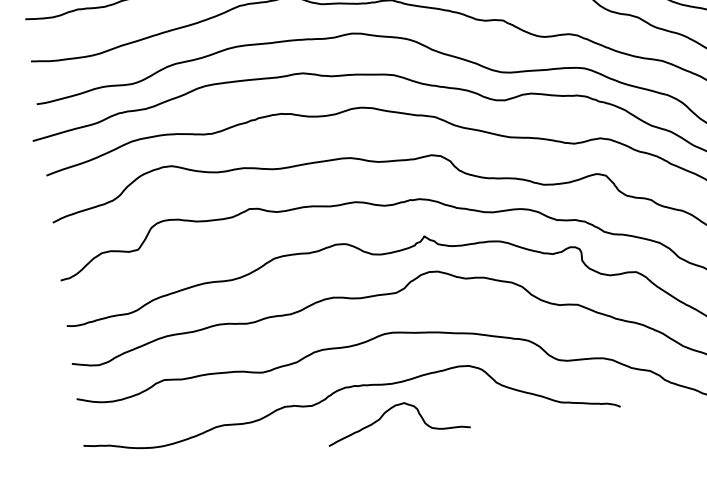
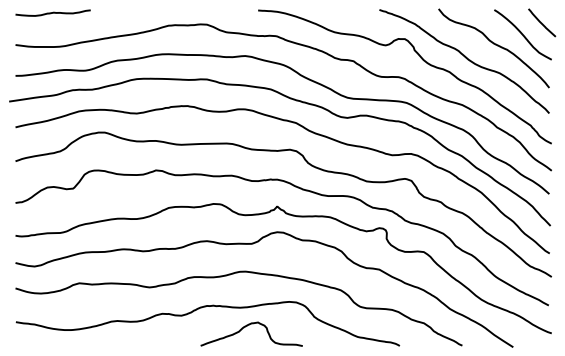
curve: (390, 410) -> (247, 326), moved

